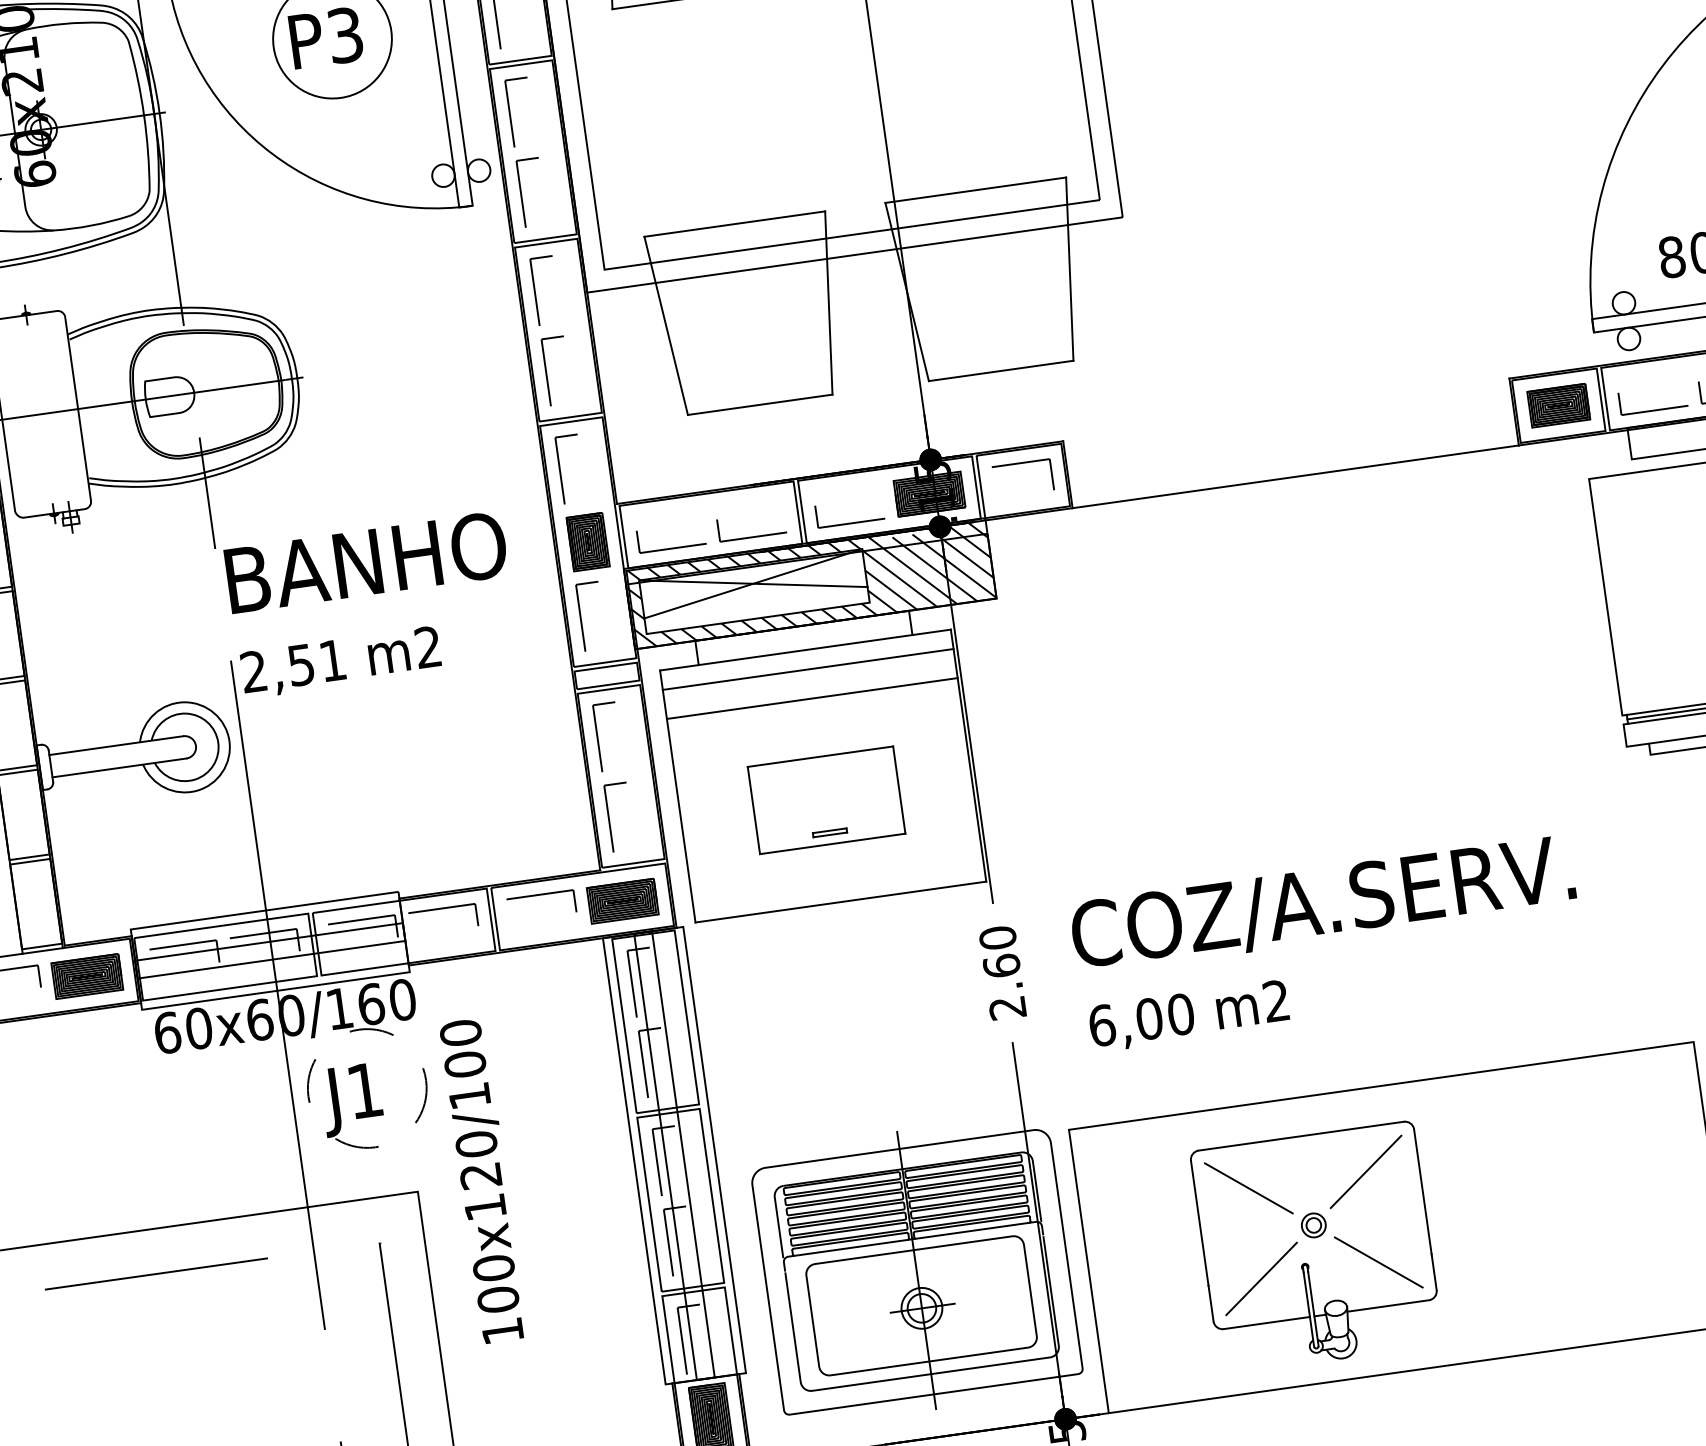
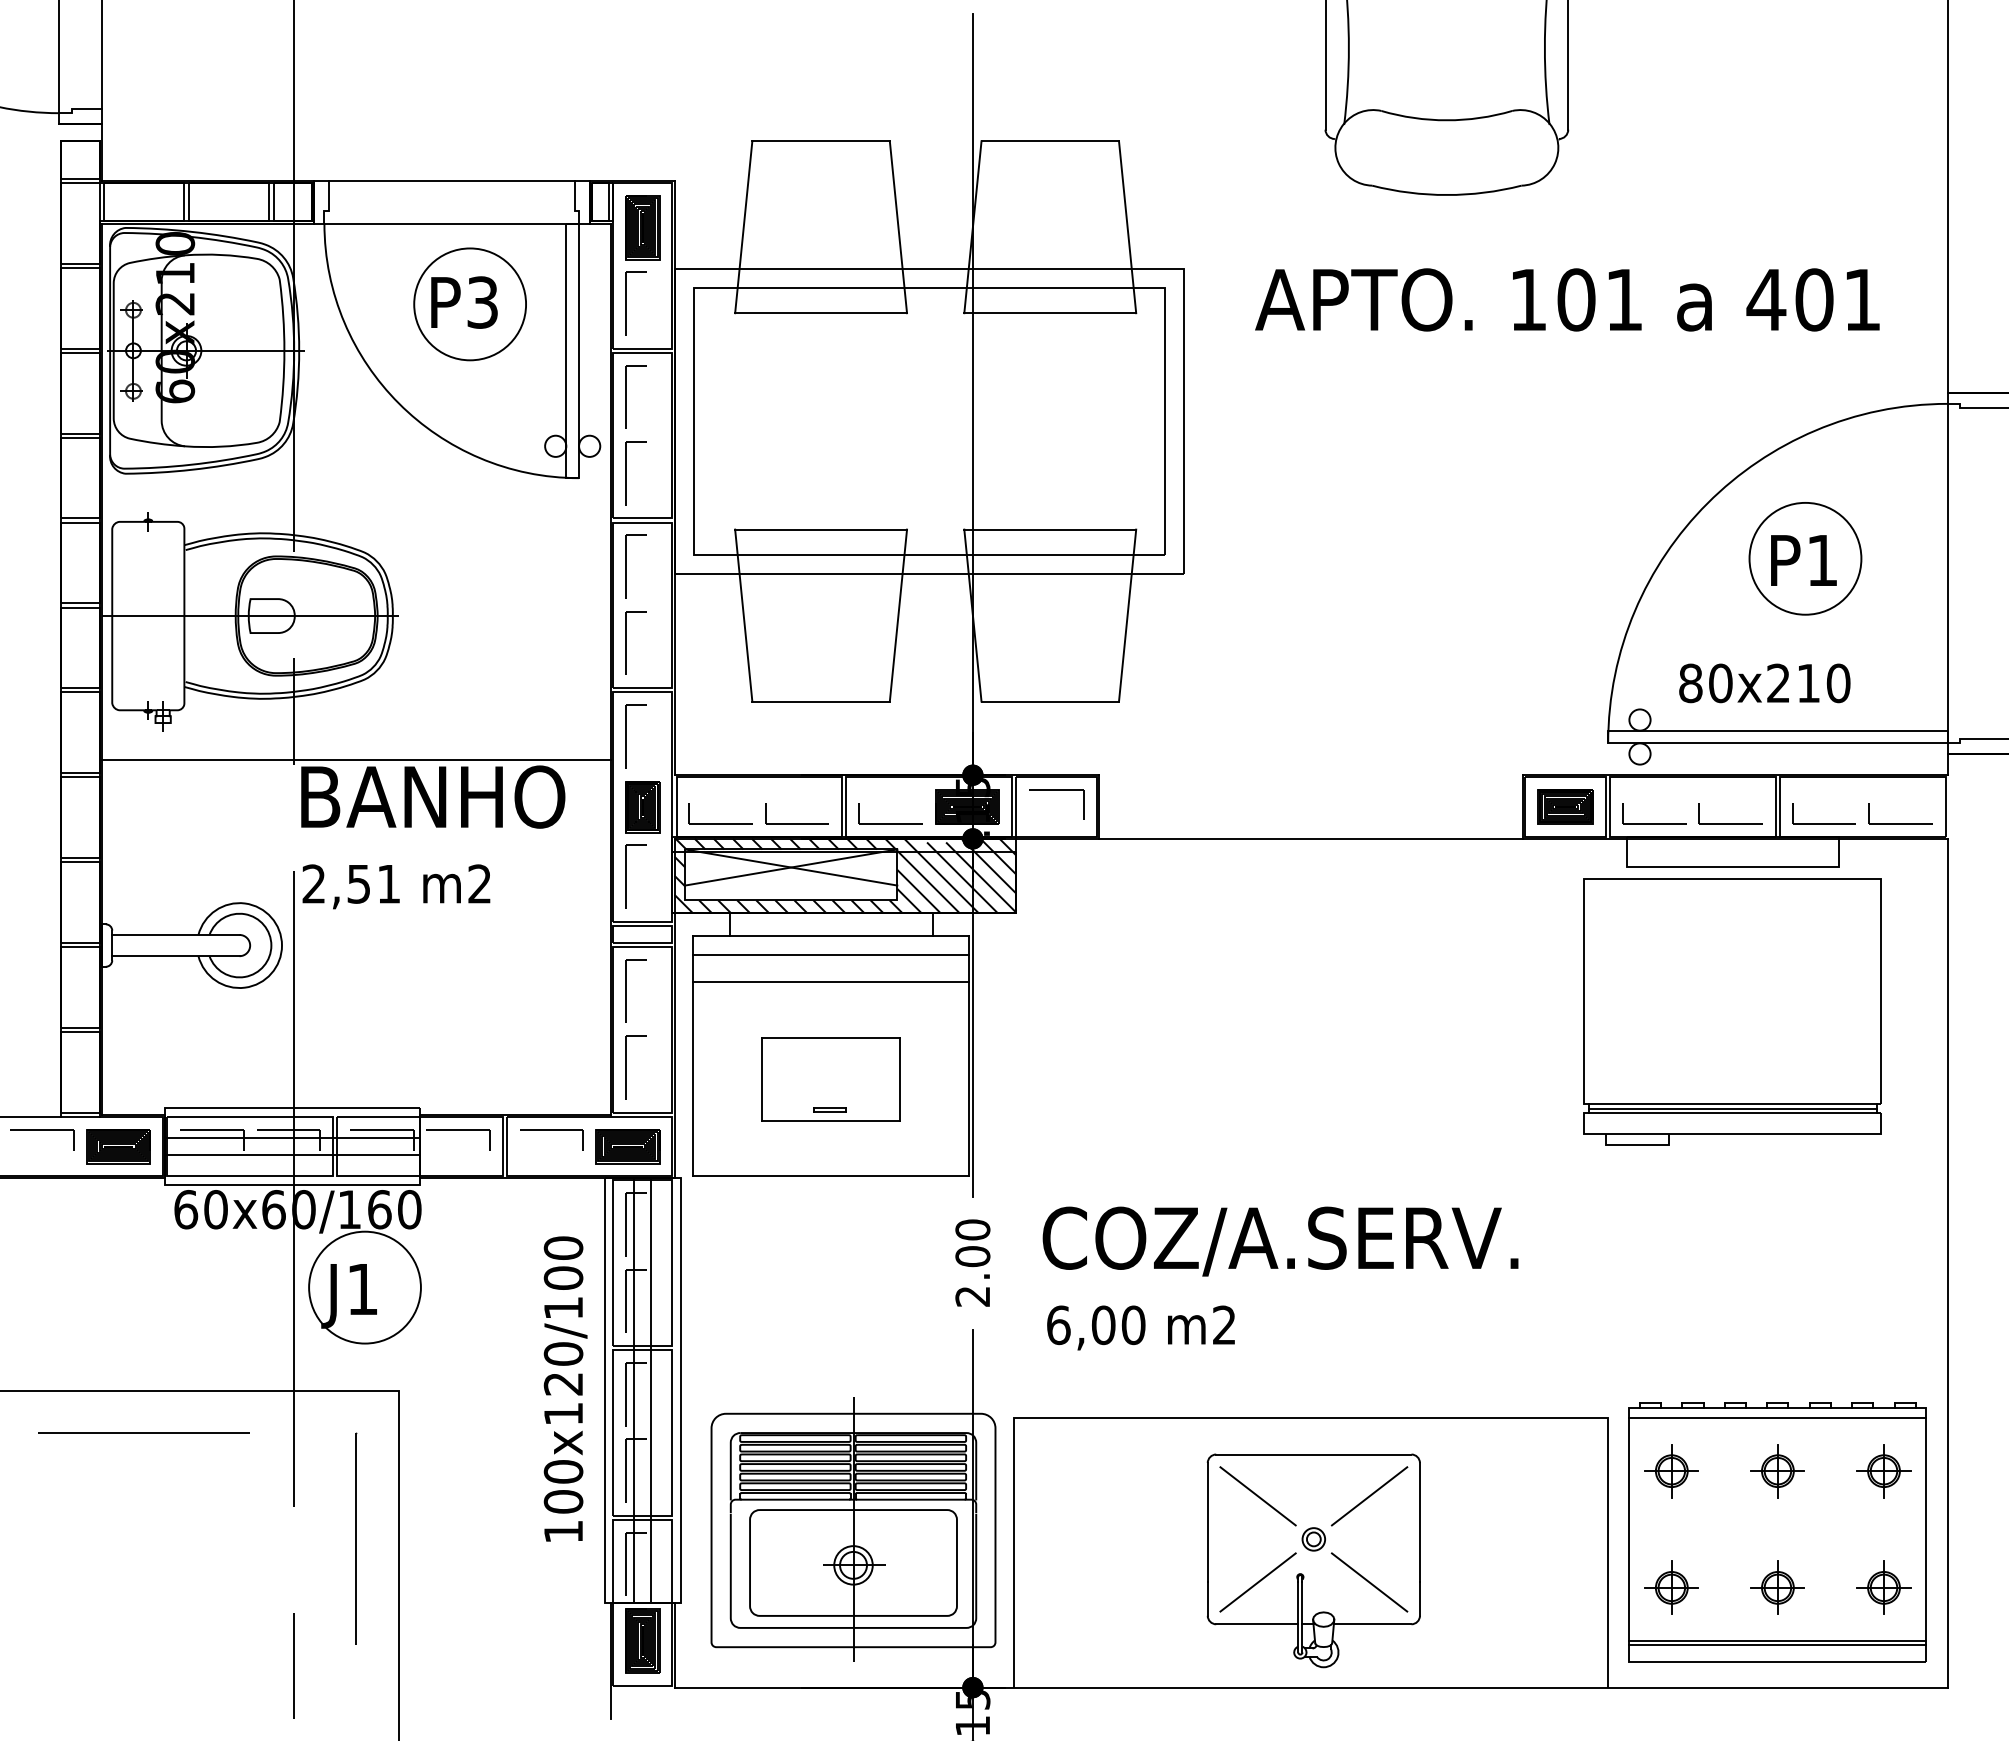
line: (279, 535) -> (355, 760), added
text: (1001, 965) -> (972, 1256), 2.60 -> 2.00
circle: (366, 1088) -> (364, 1287), dashed -> solid
text: (483, 1180) -> (565, 1388), moved
part: (1316, 1247) -> (1313, 1560), moved

